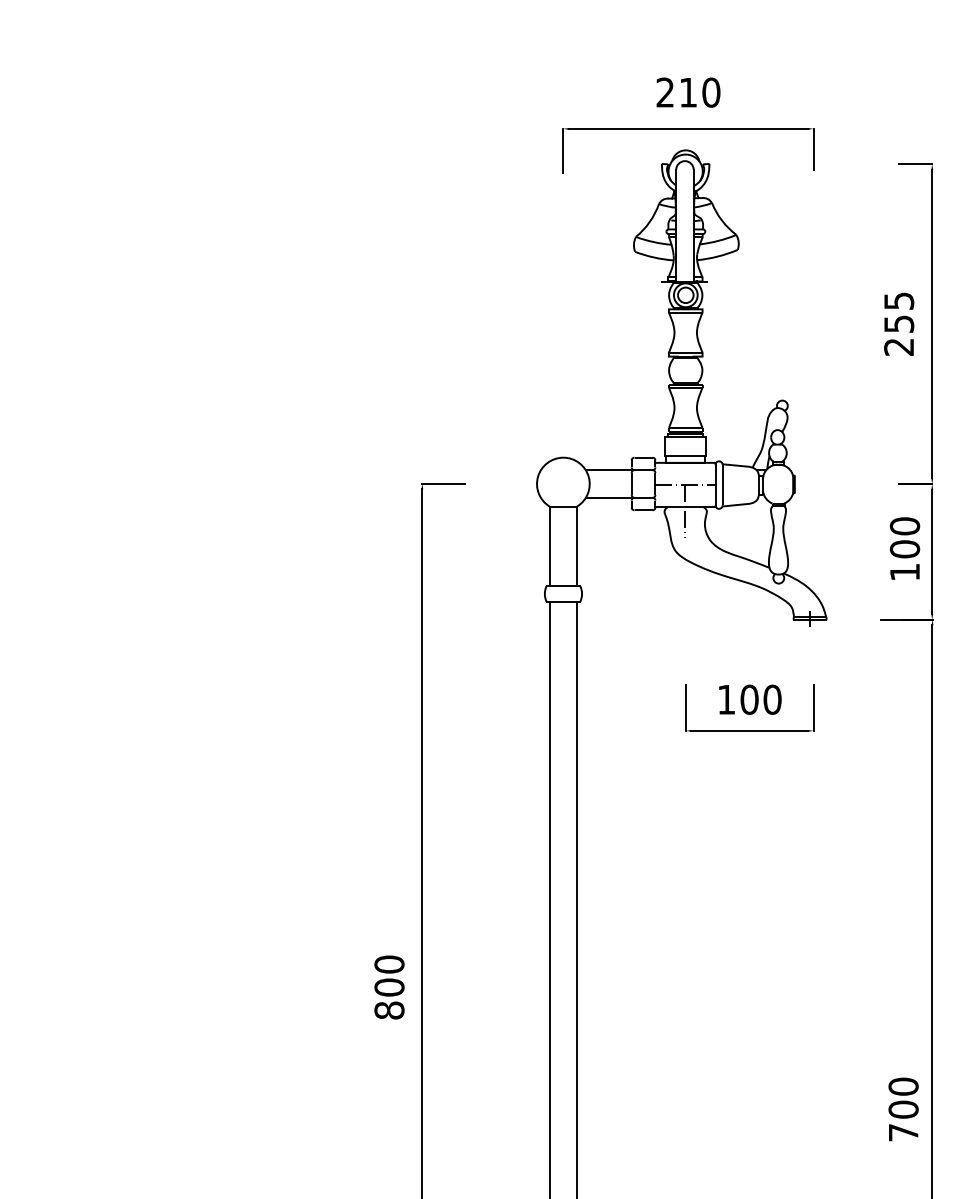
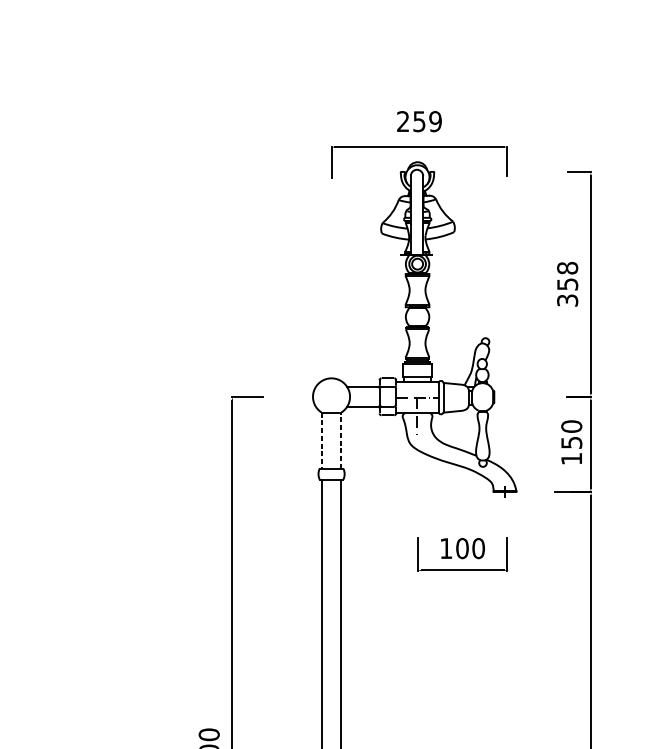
text: (699, 92) -> (427, 121), 210 -> 259
text: (899, 323) -> (567, 283), 255 -> 358
line: (549, 546) -> (321, 440), solid -> dashed
line: (577, 546) -> (341, 440), solid -> dashed
text: (904, 549) -> (571, 442), 100 -> 150

